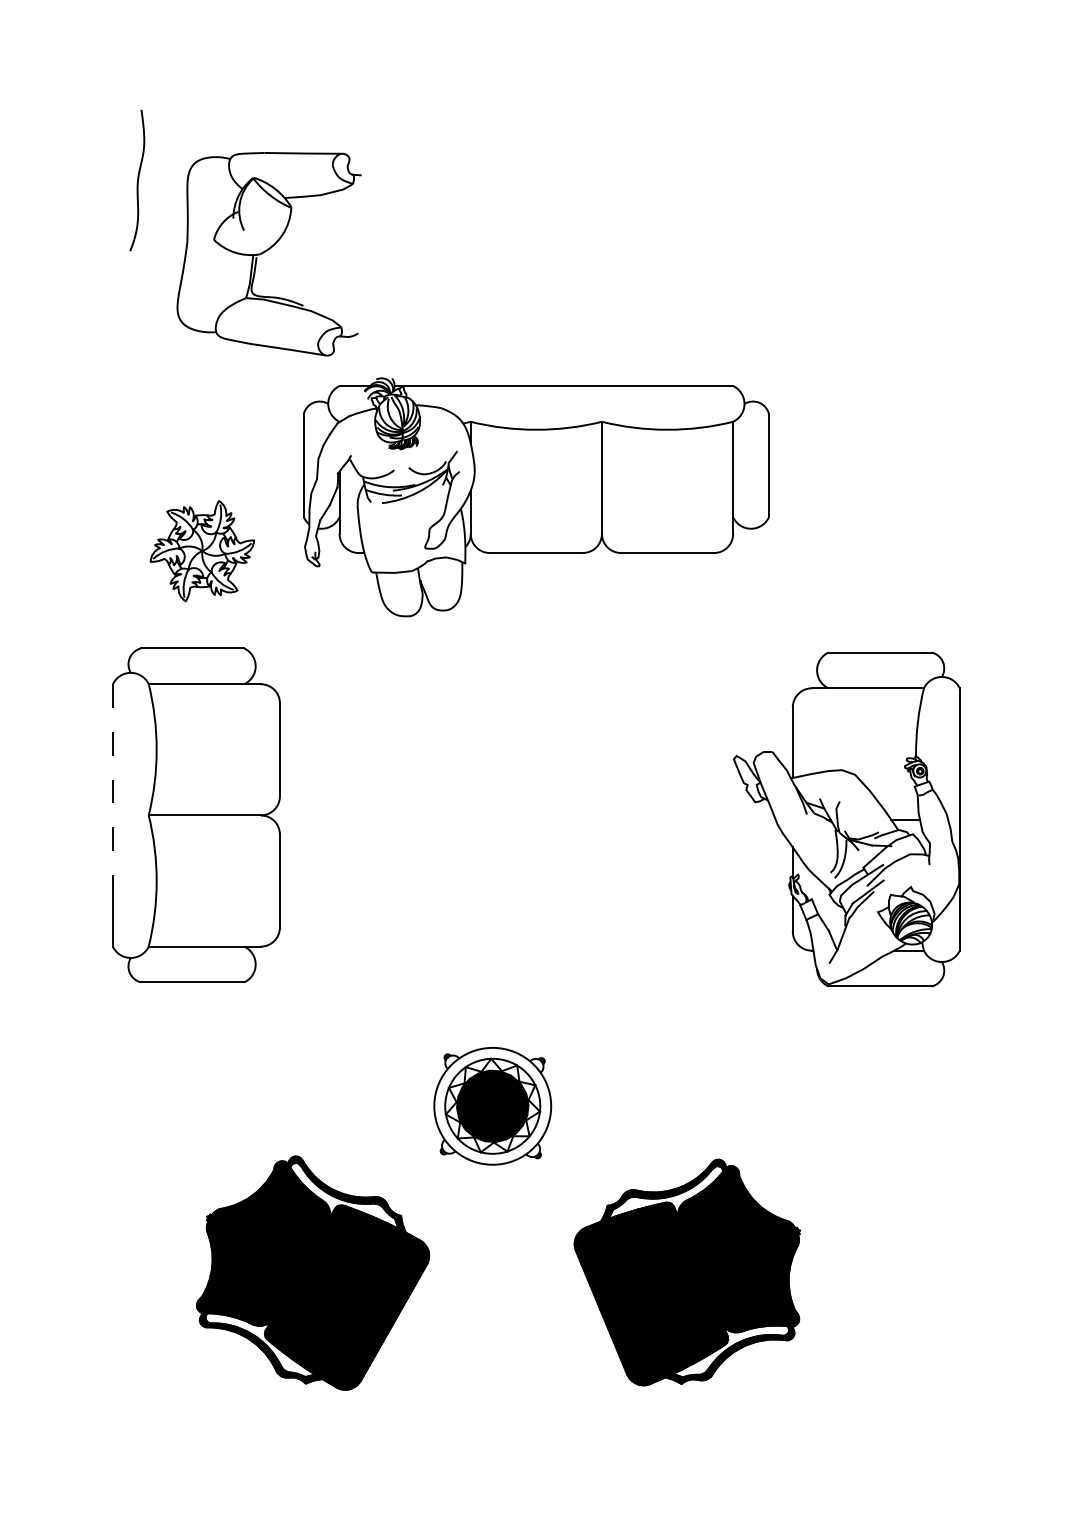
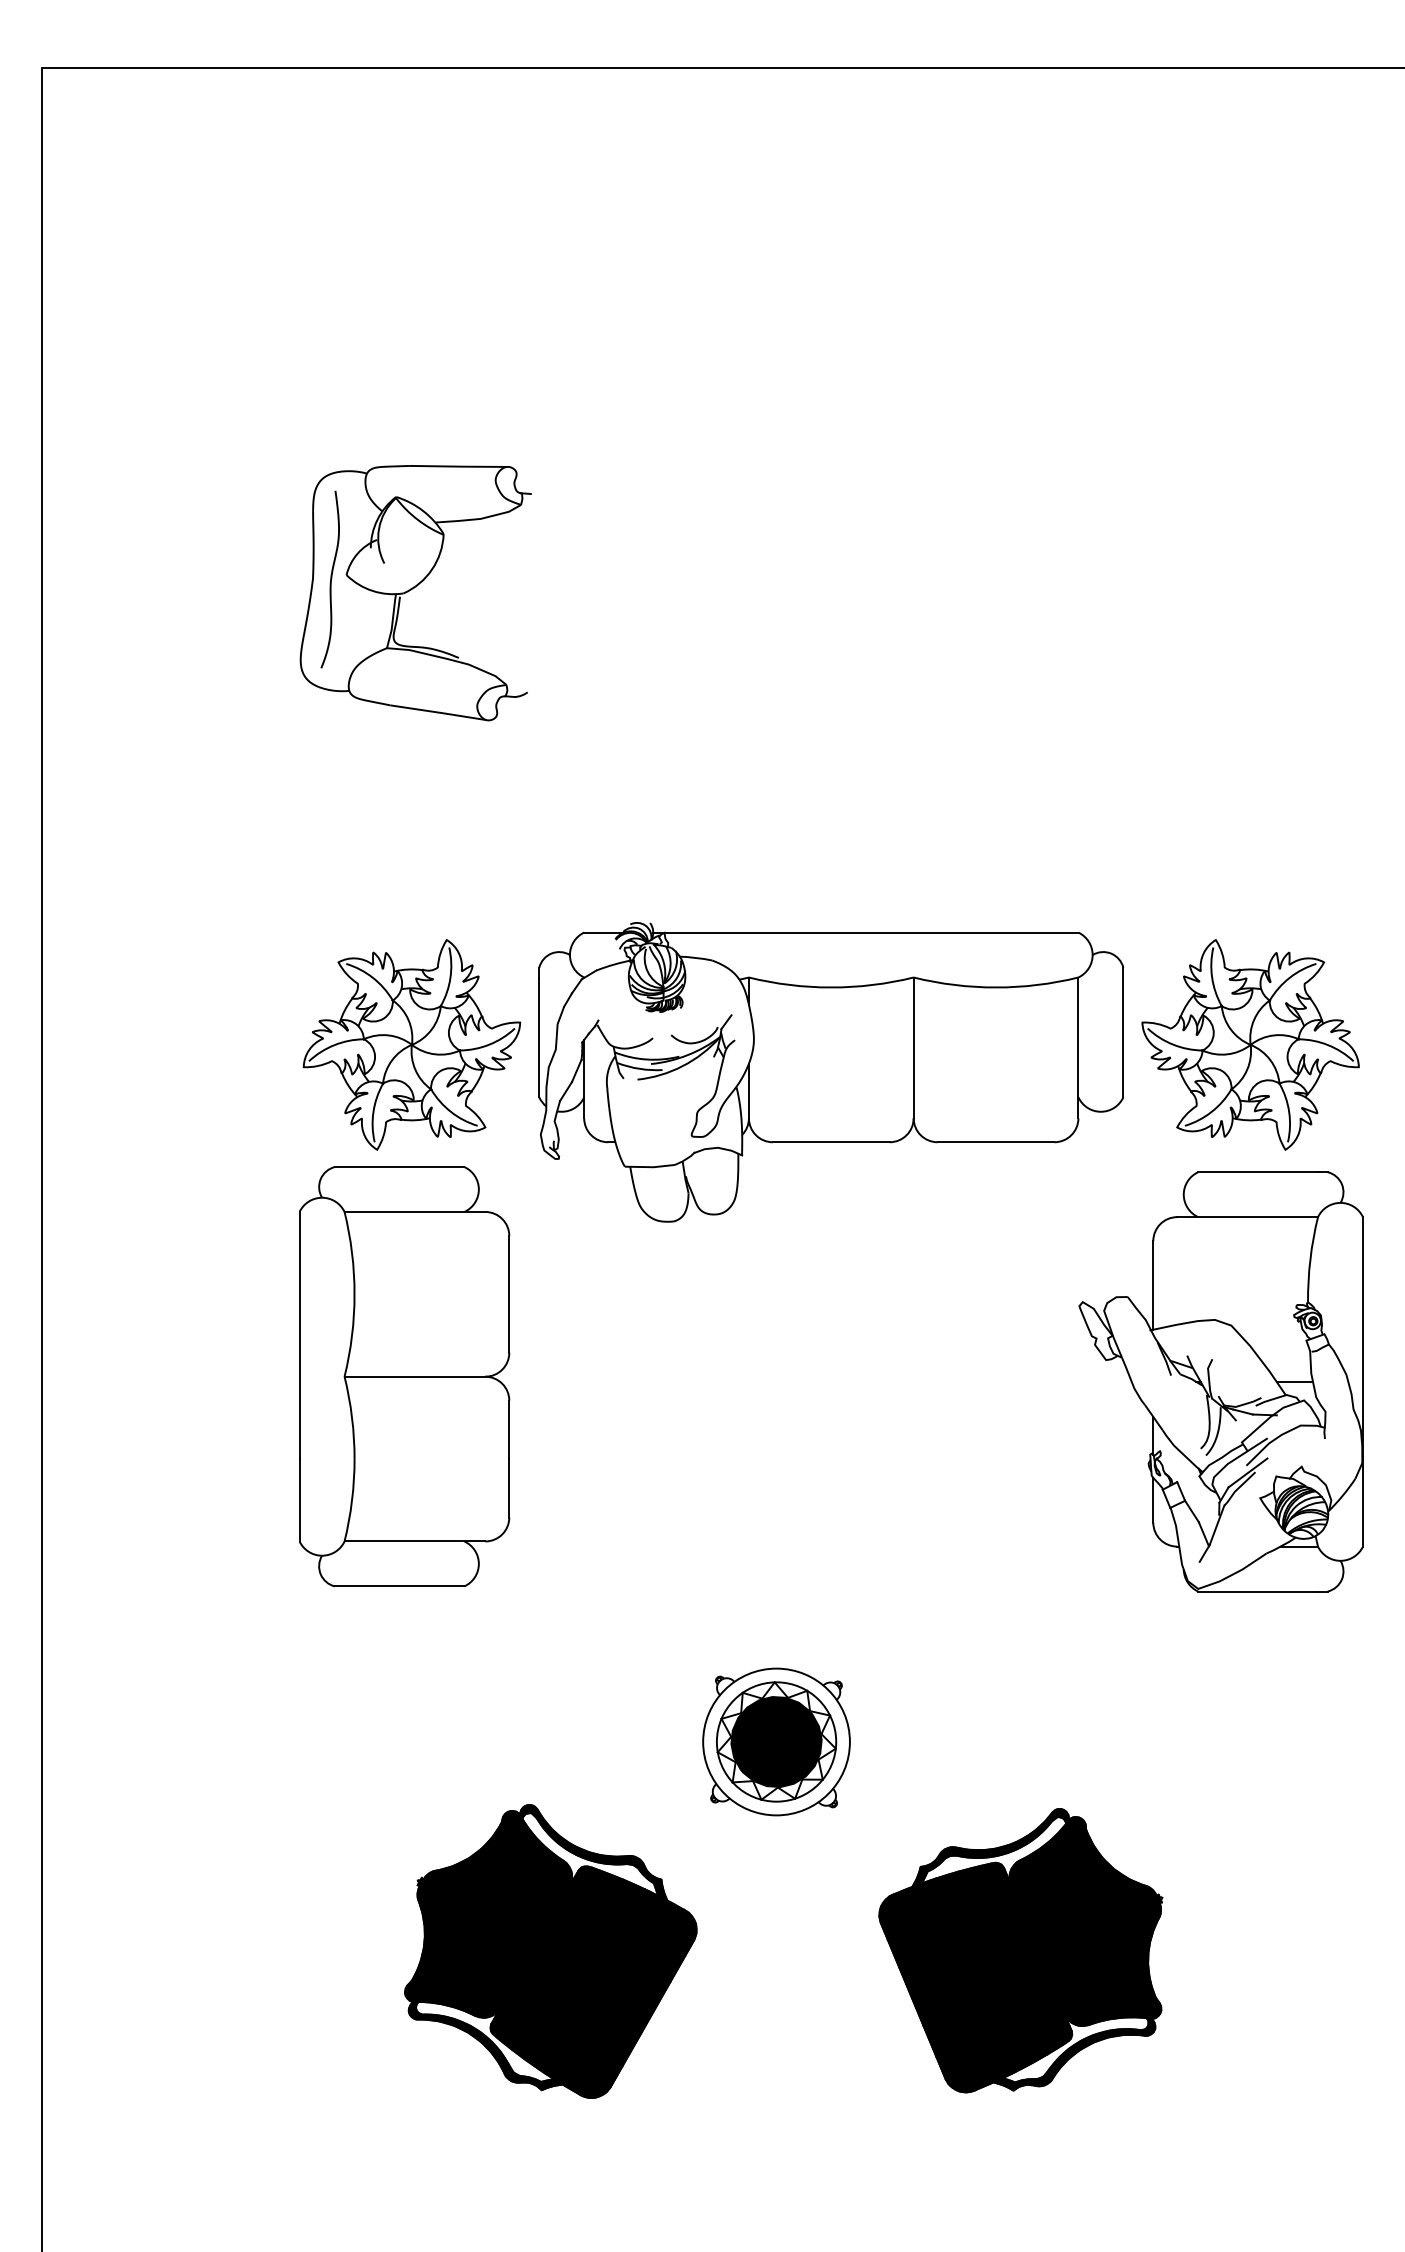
part: (268, 254) -> (415, 593), moved
part: (536, 497) -> (831, 1072), moved
part: (202, 550) -> (411, 1044), size x1.67
part: (870, 550) -> (1250, 1044), added
line: (112, 782) -> (299, 1335), dashed -> solid

